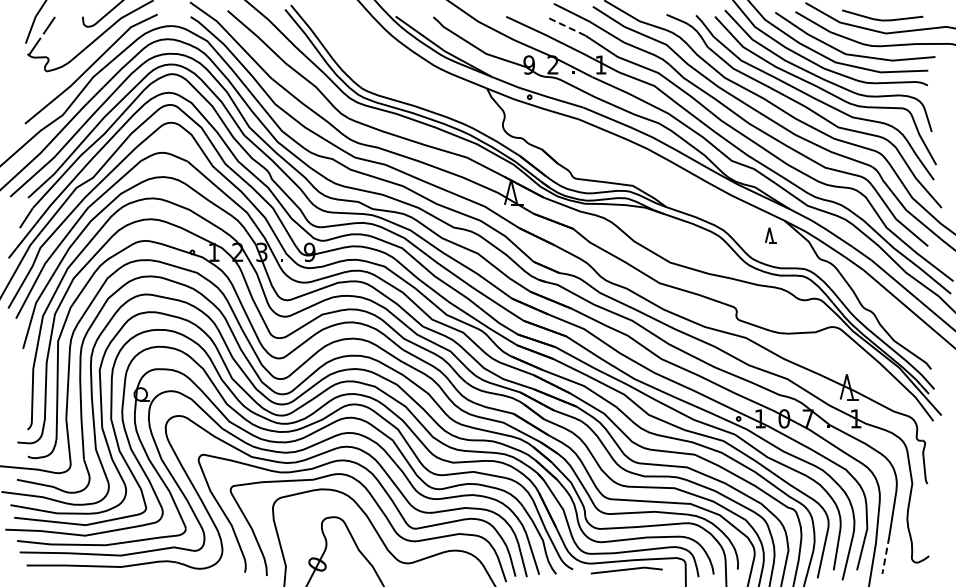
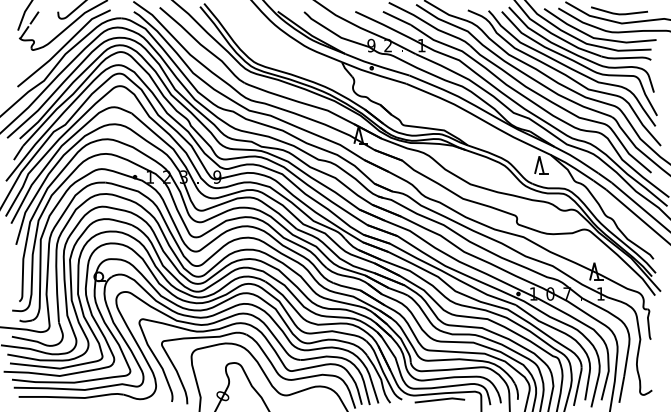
line: (565, 26) -> (396, 18), dashed -> solid
part: (770, 235) -> (540, 165), size x1.67
line: (885, 555) -> (621, 389), dashed -> solid

